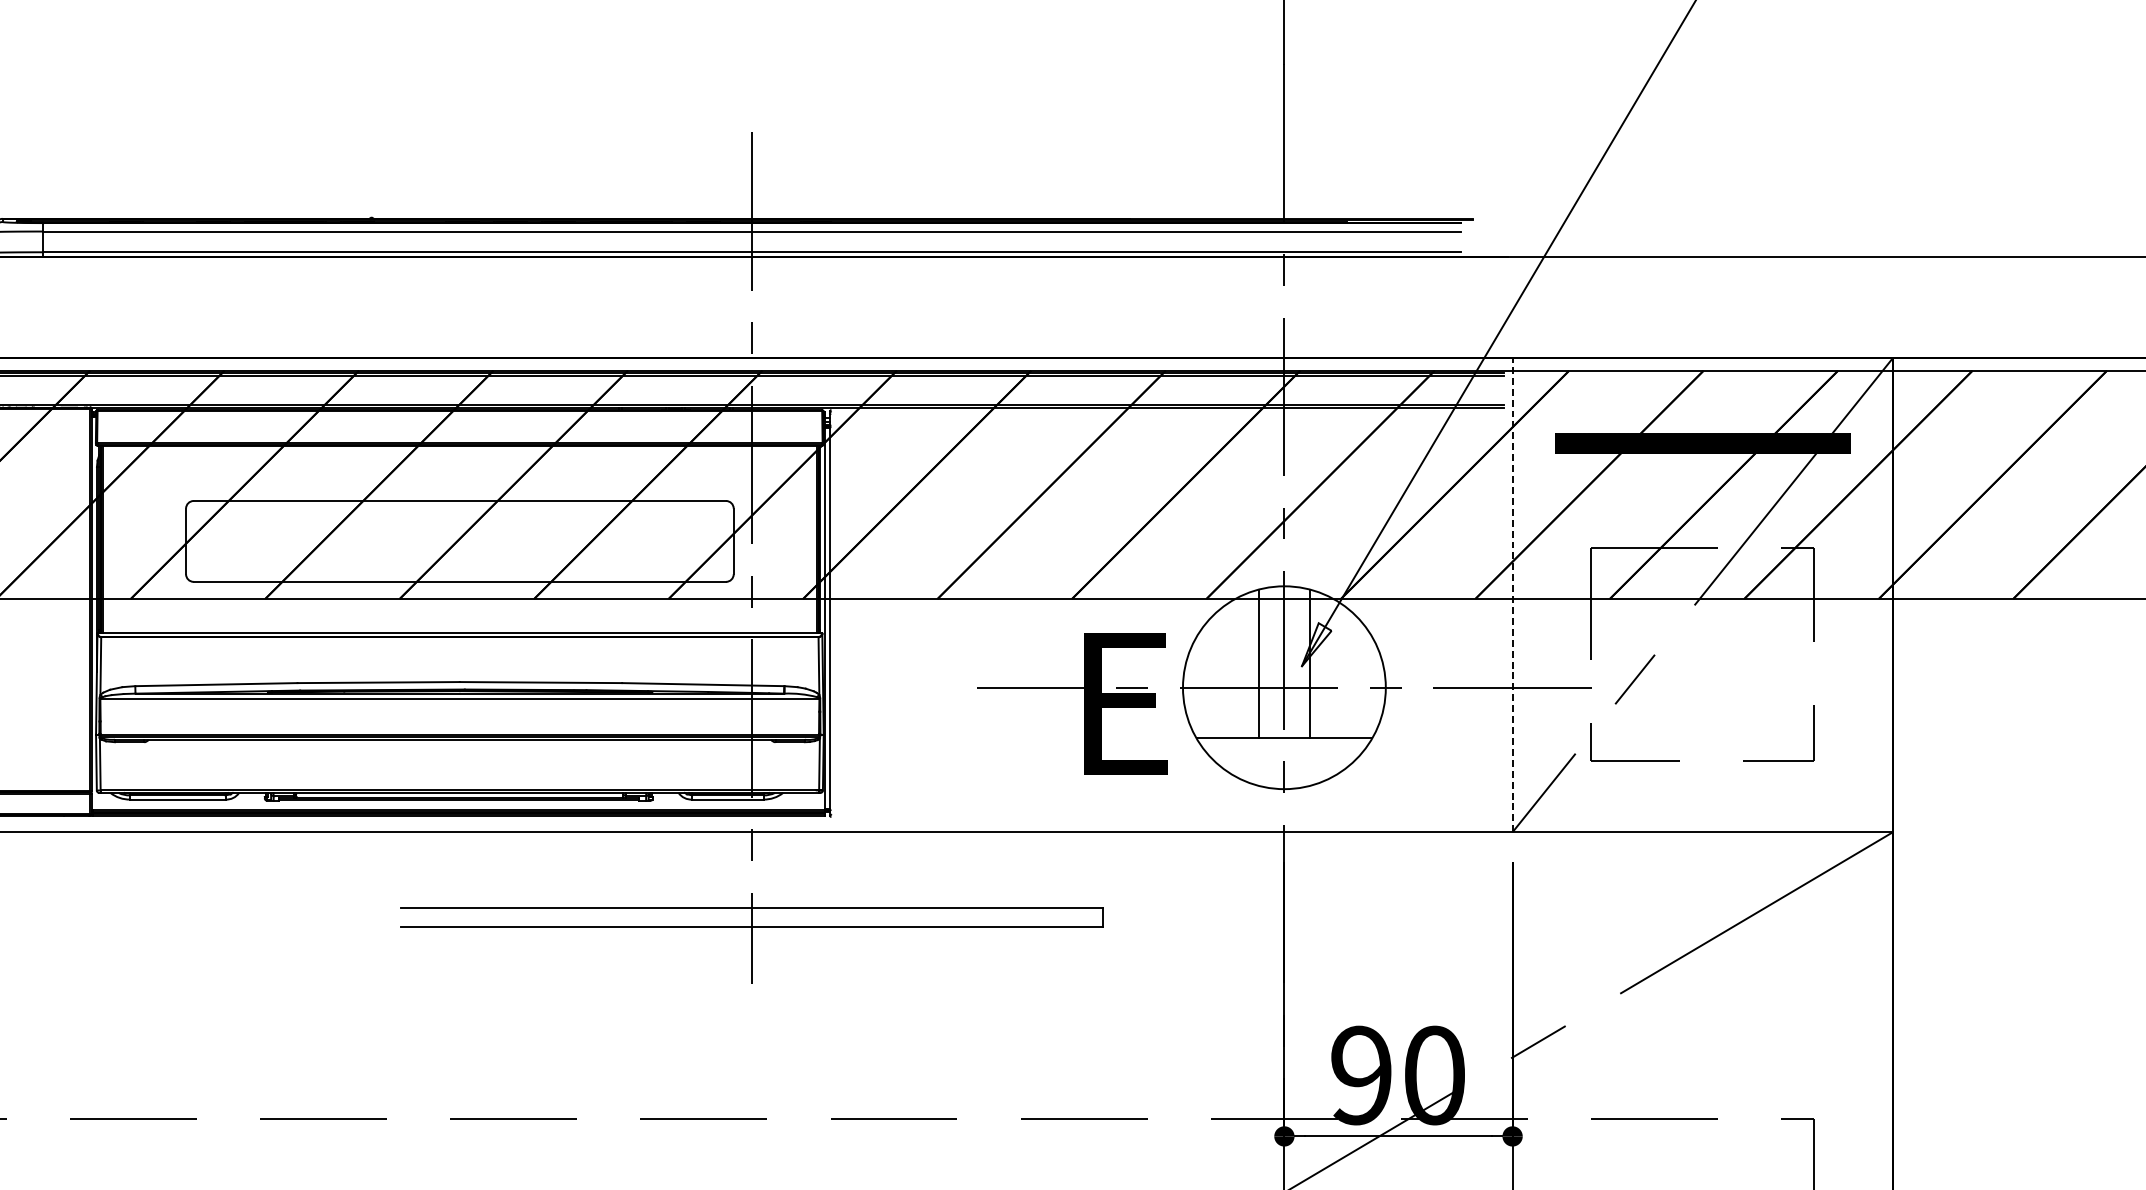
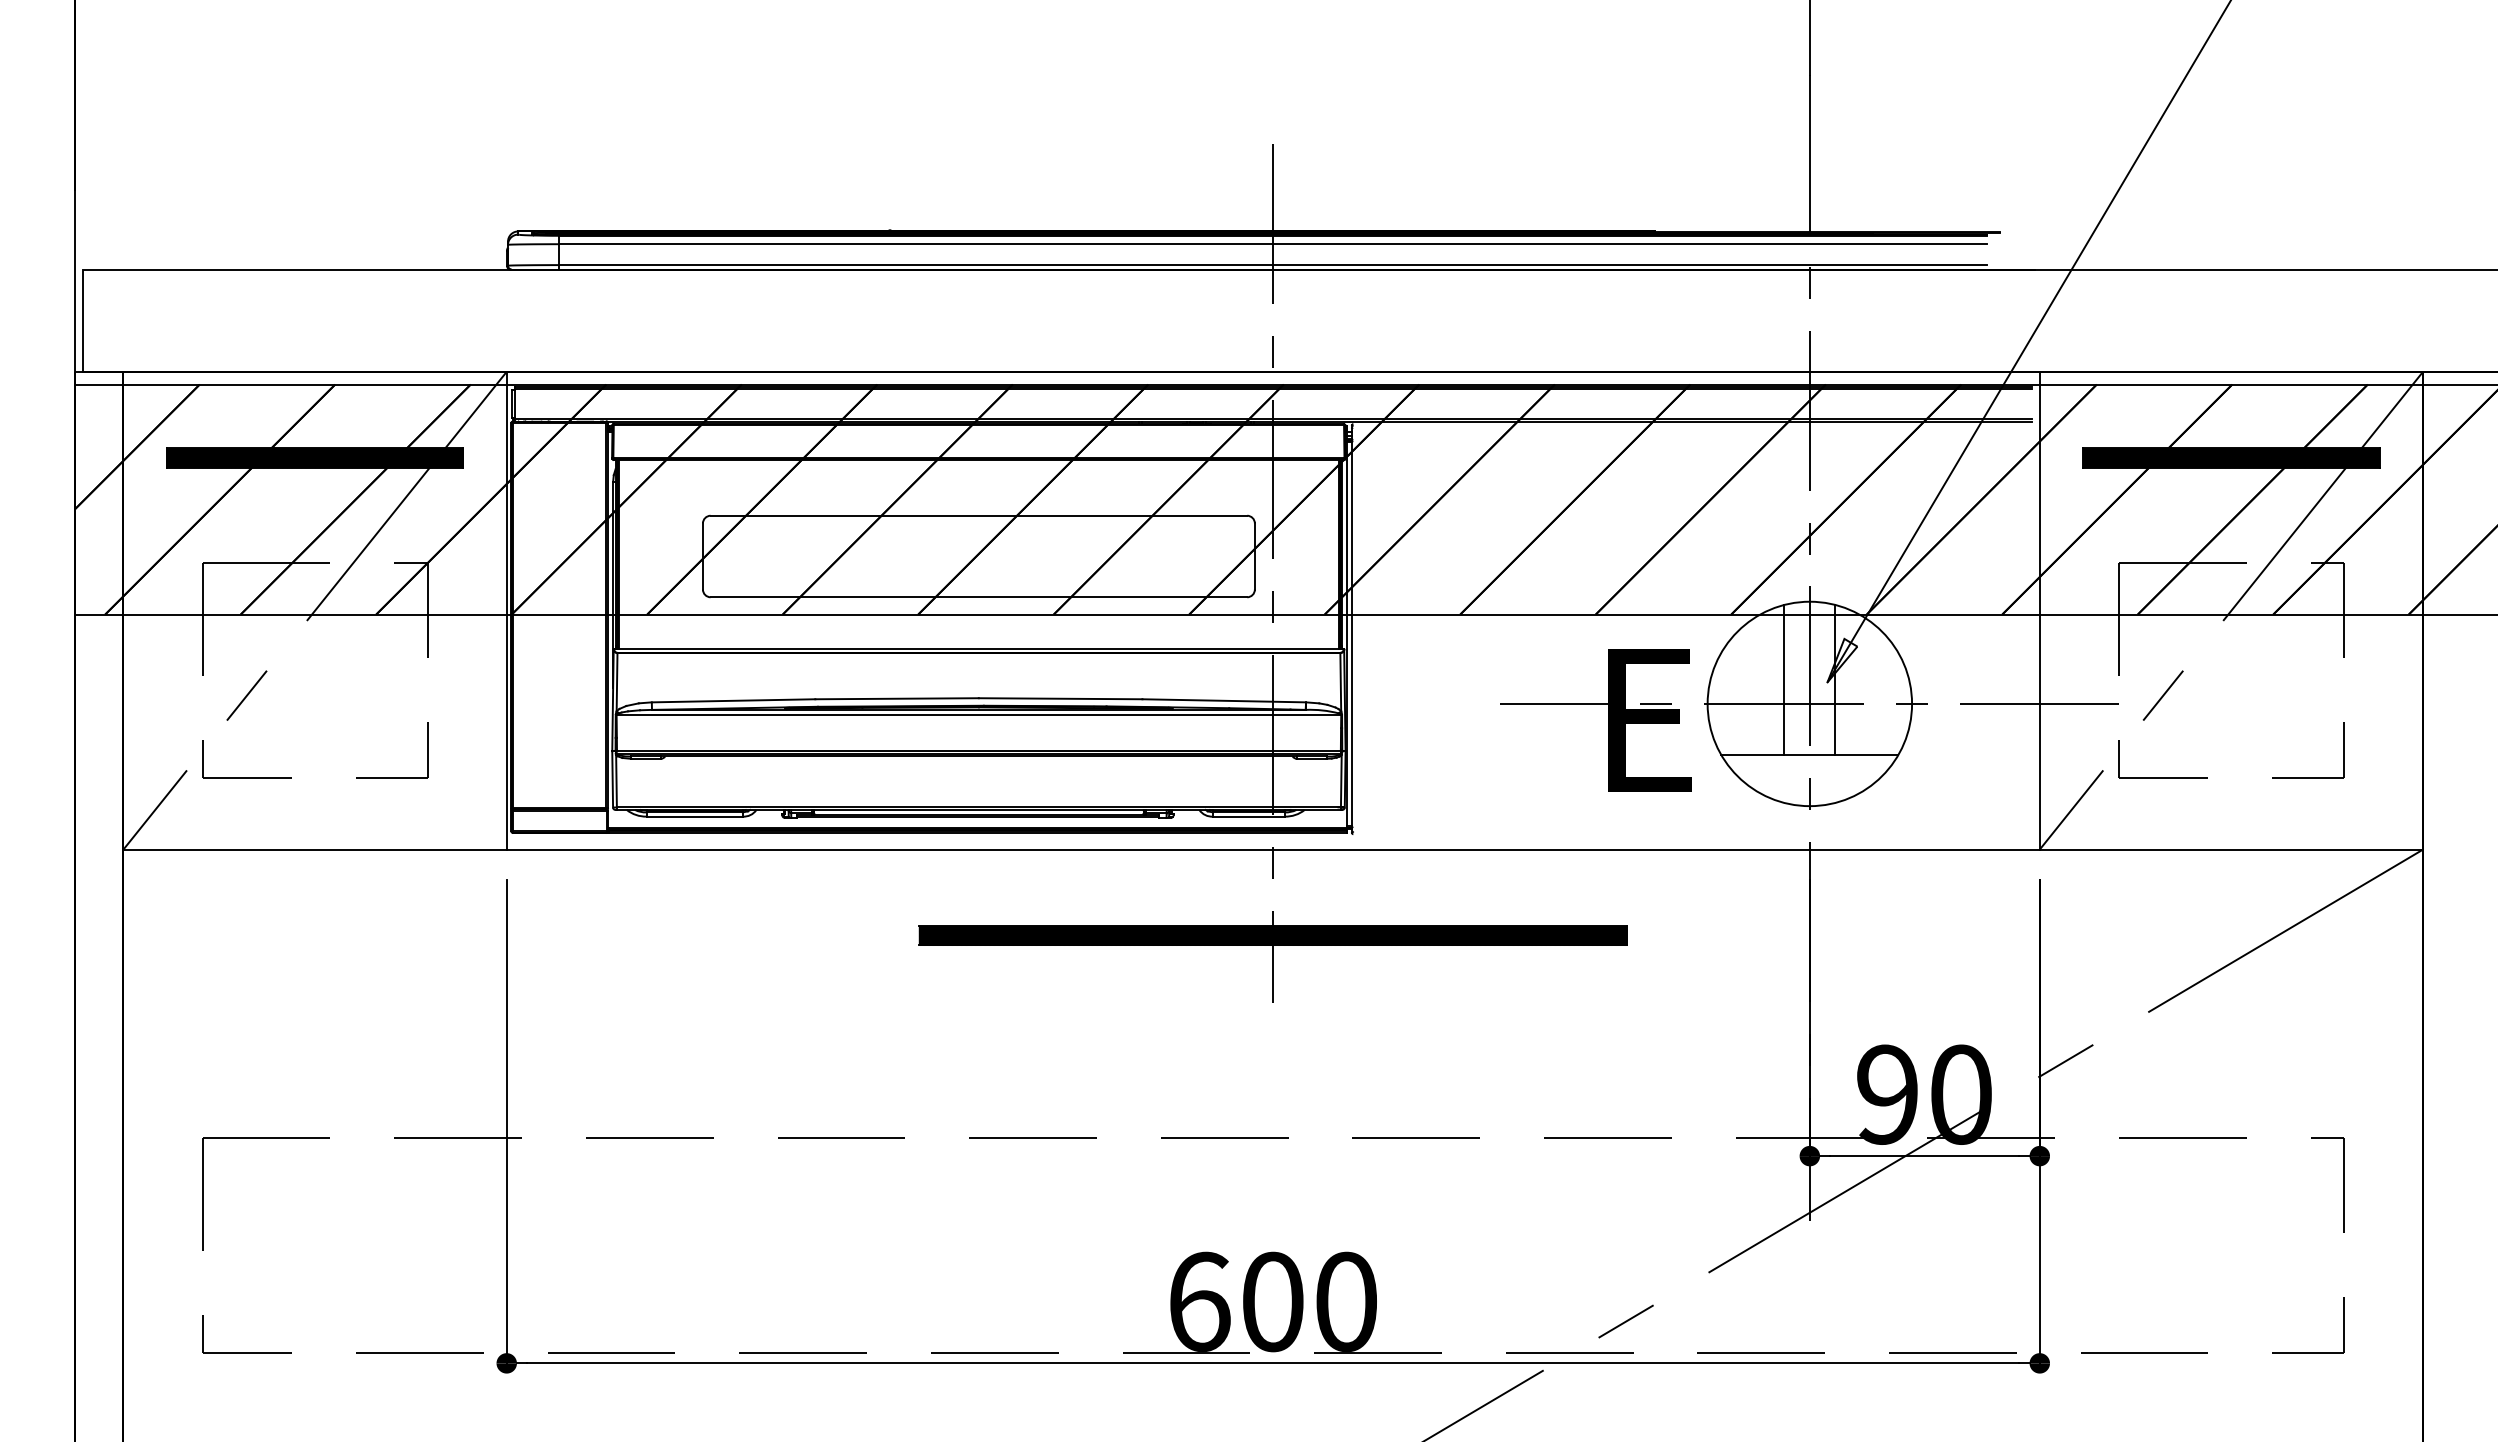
line: (1512, 595) -> (2039, 610), dashed -> solid
hatch: (752, 917) -> (1273, 935), added

